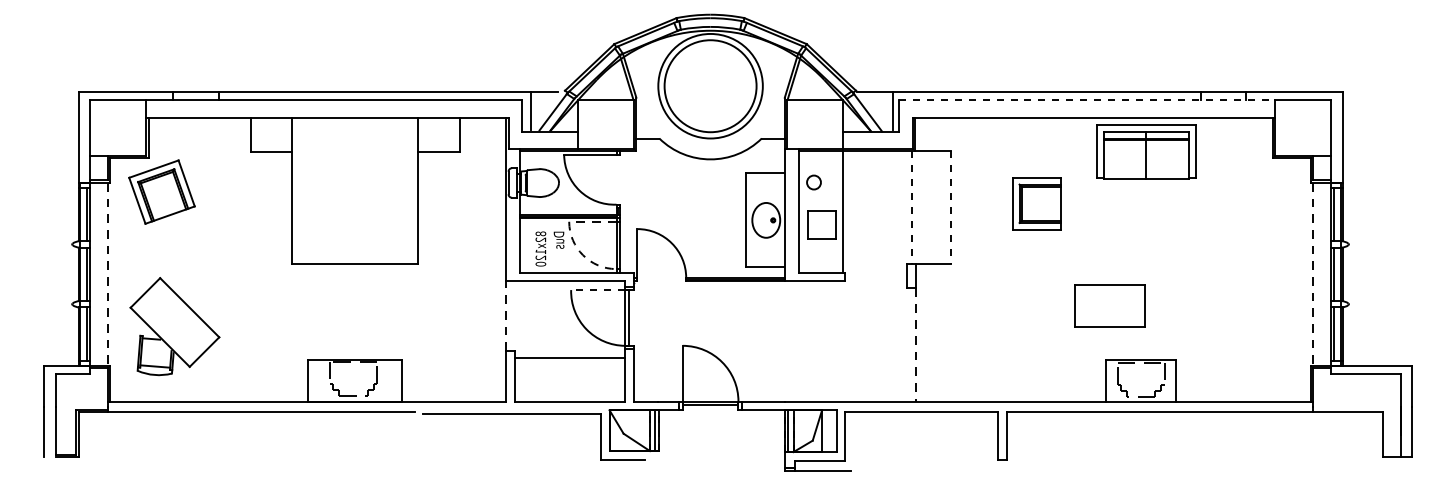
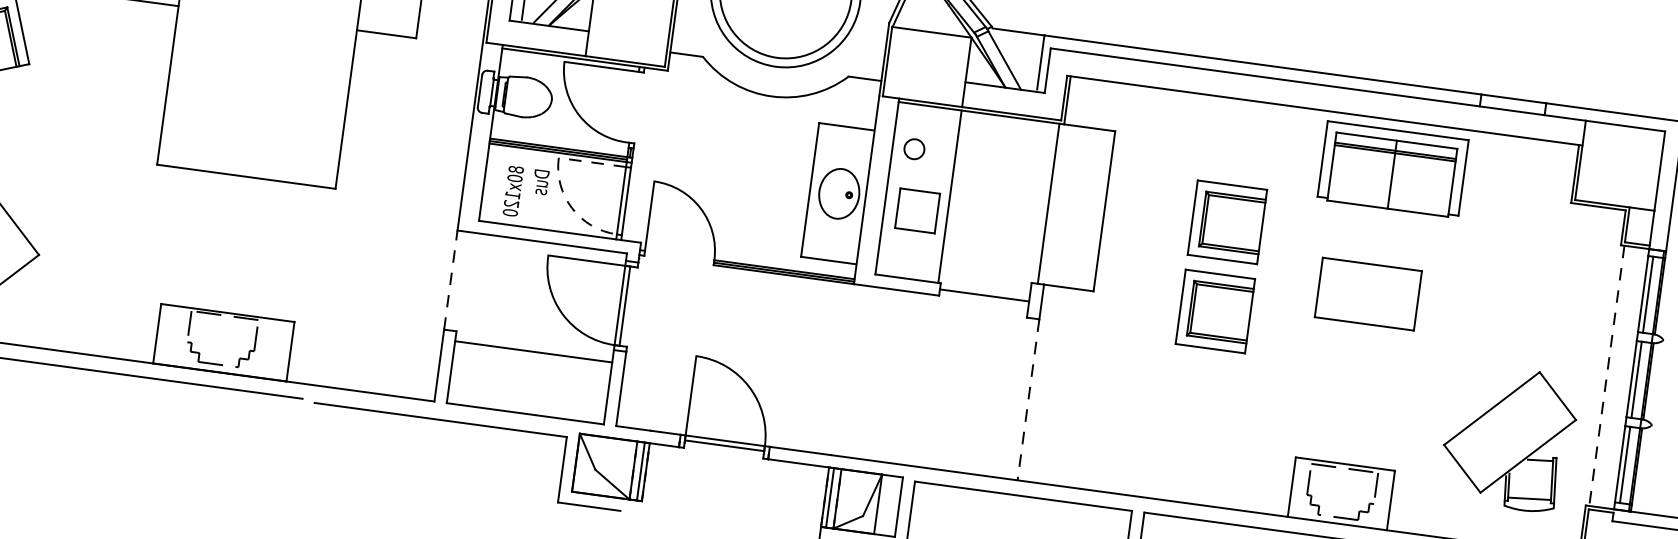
line: (1087, 100) -> (1319, 85), dashed -> solid
line: (911, 208) -> (1048, 204), dashed -> solid
line: (951, 208) -> (1104, 212), dashed -> solid
text: (540, 239) -> (514, 177), 82x120 -> 80x120
part: (1036, 266) -> (1214, 311), added
line: (875, 276) -> (983, 294), added
line: (597, 290) -> (585, 261), dashed -> solid
part: (1109, 305) -> (1367, 293), moved
part: (1251, 326) -> (1508, 438), added

